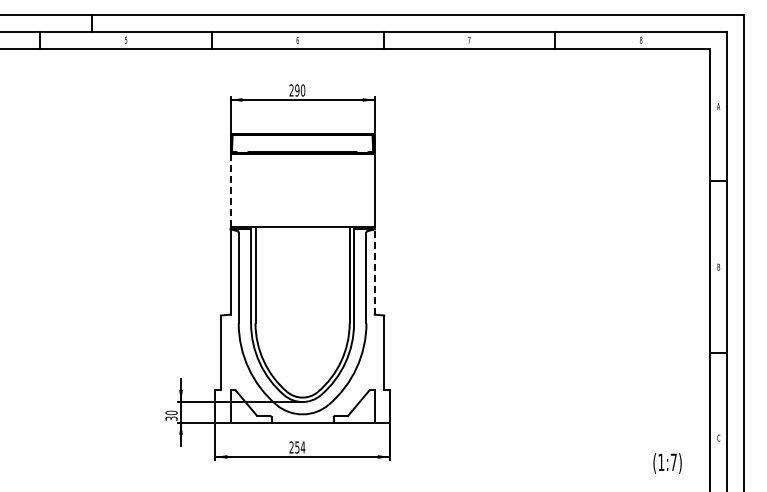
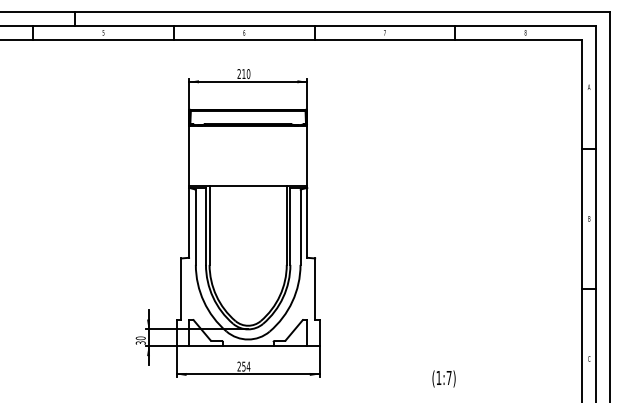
text: (297, 90) -> (244, 74), 290 -> 210
line: (230, 190) -> (189, 156), dashed -> solid
line: (374, 272) -> (307, 223), dashed -> solid
text: (667, 463) -> (443, 378), moved

